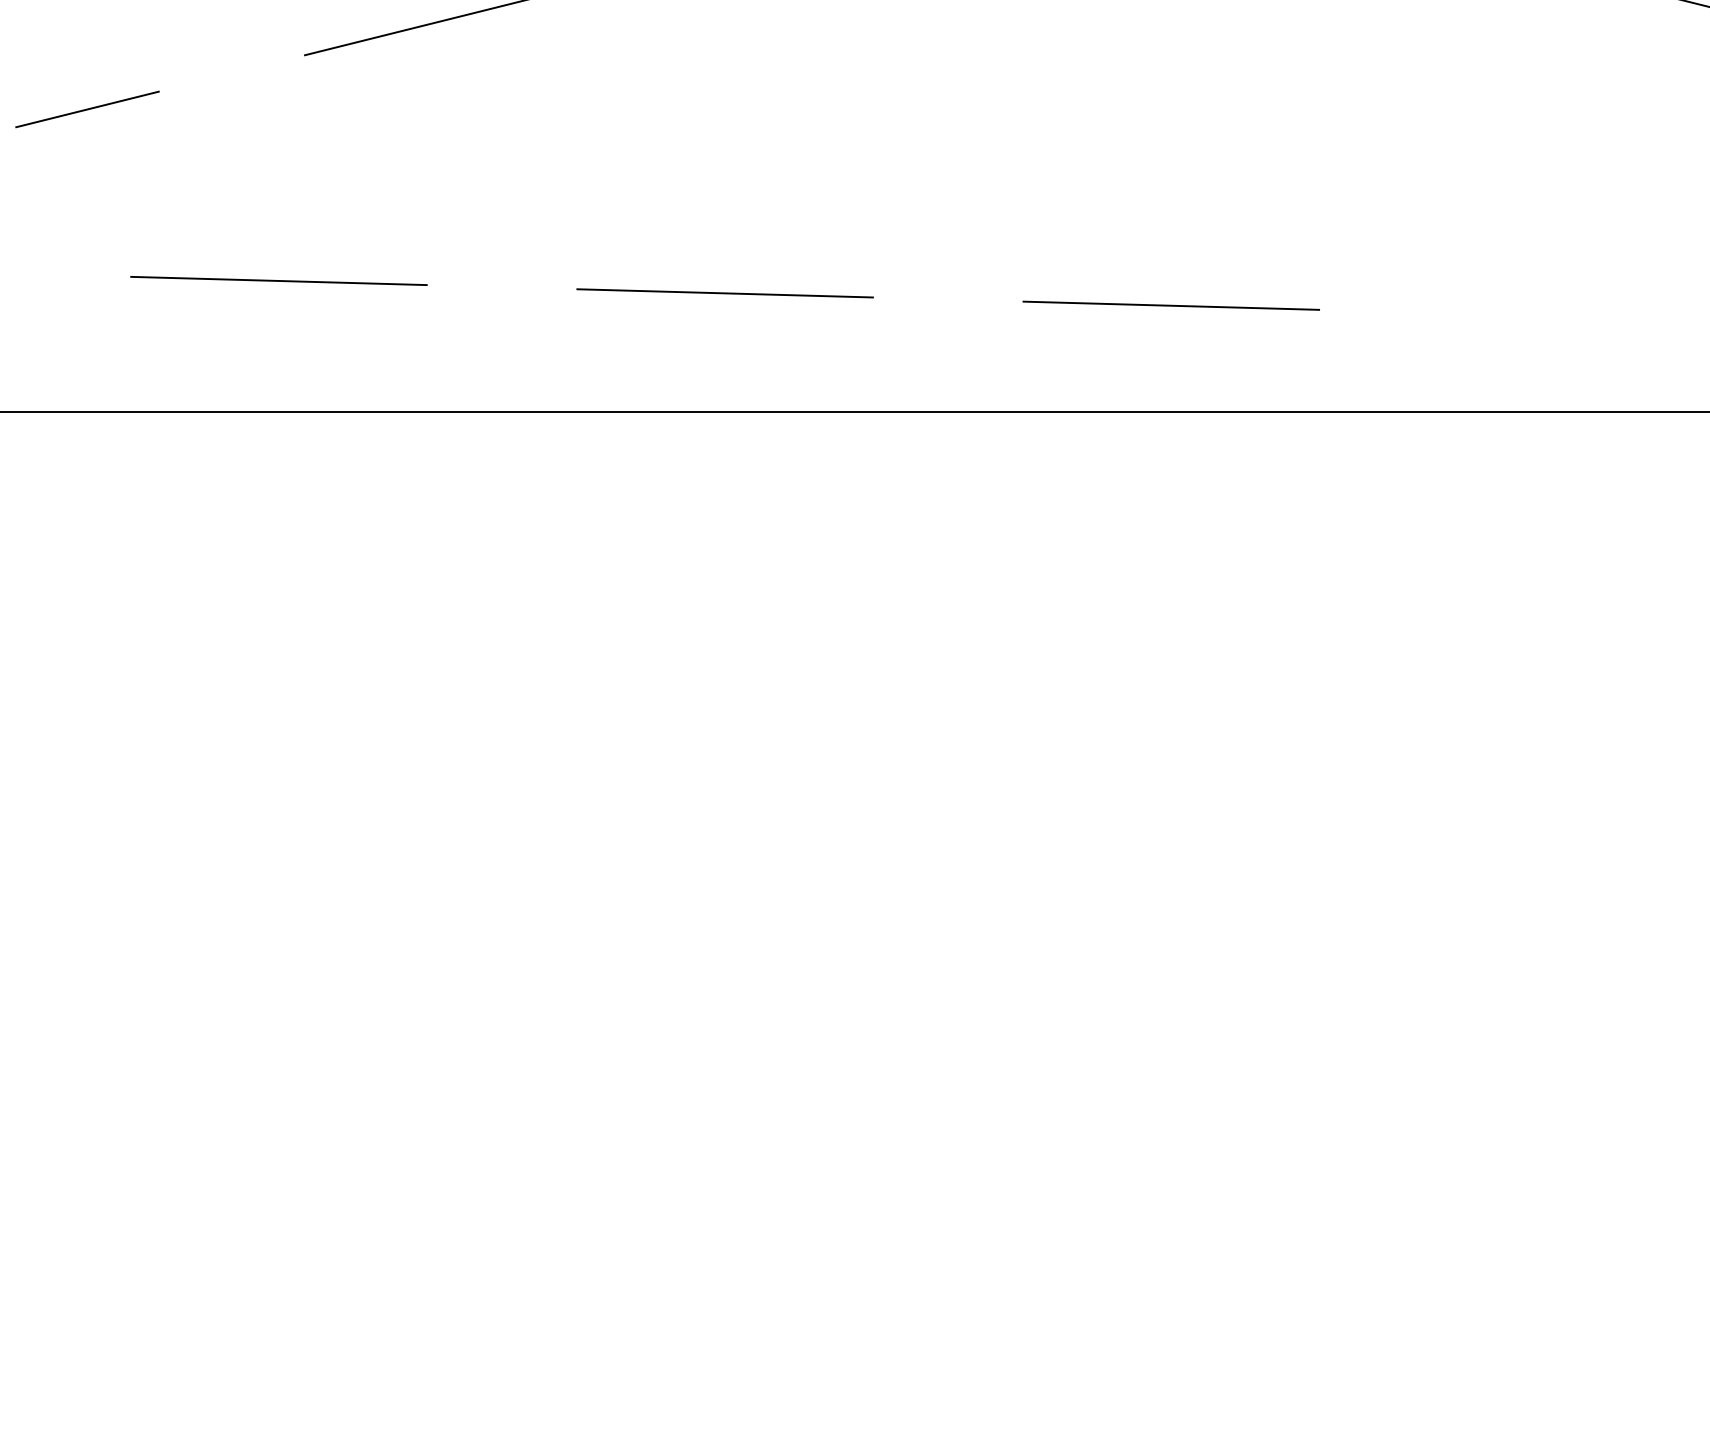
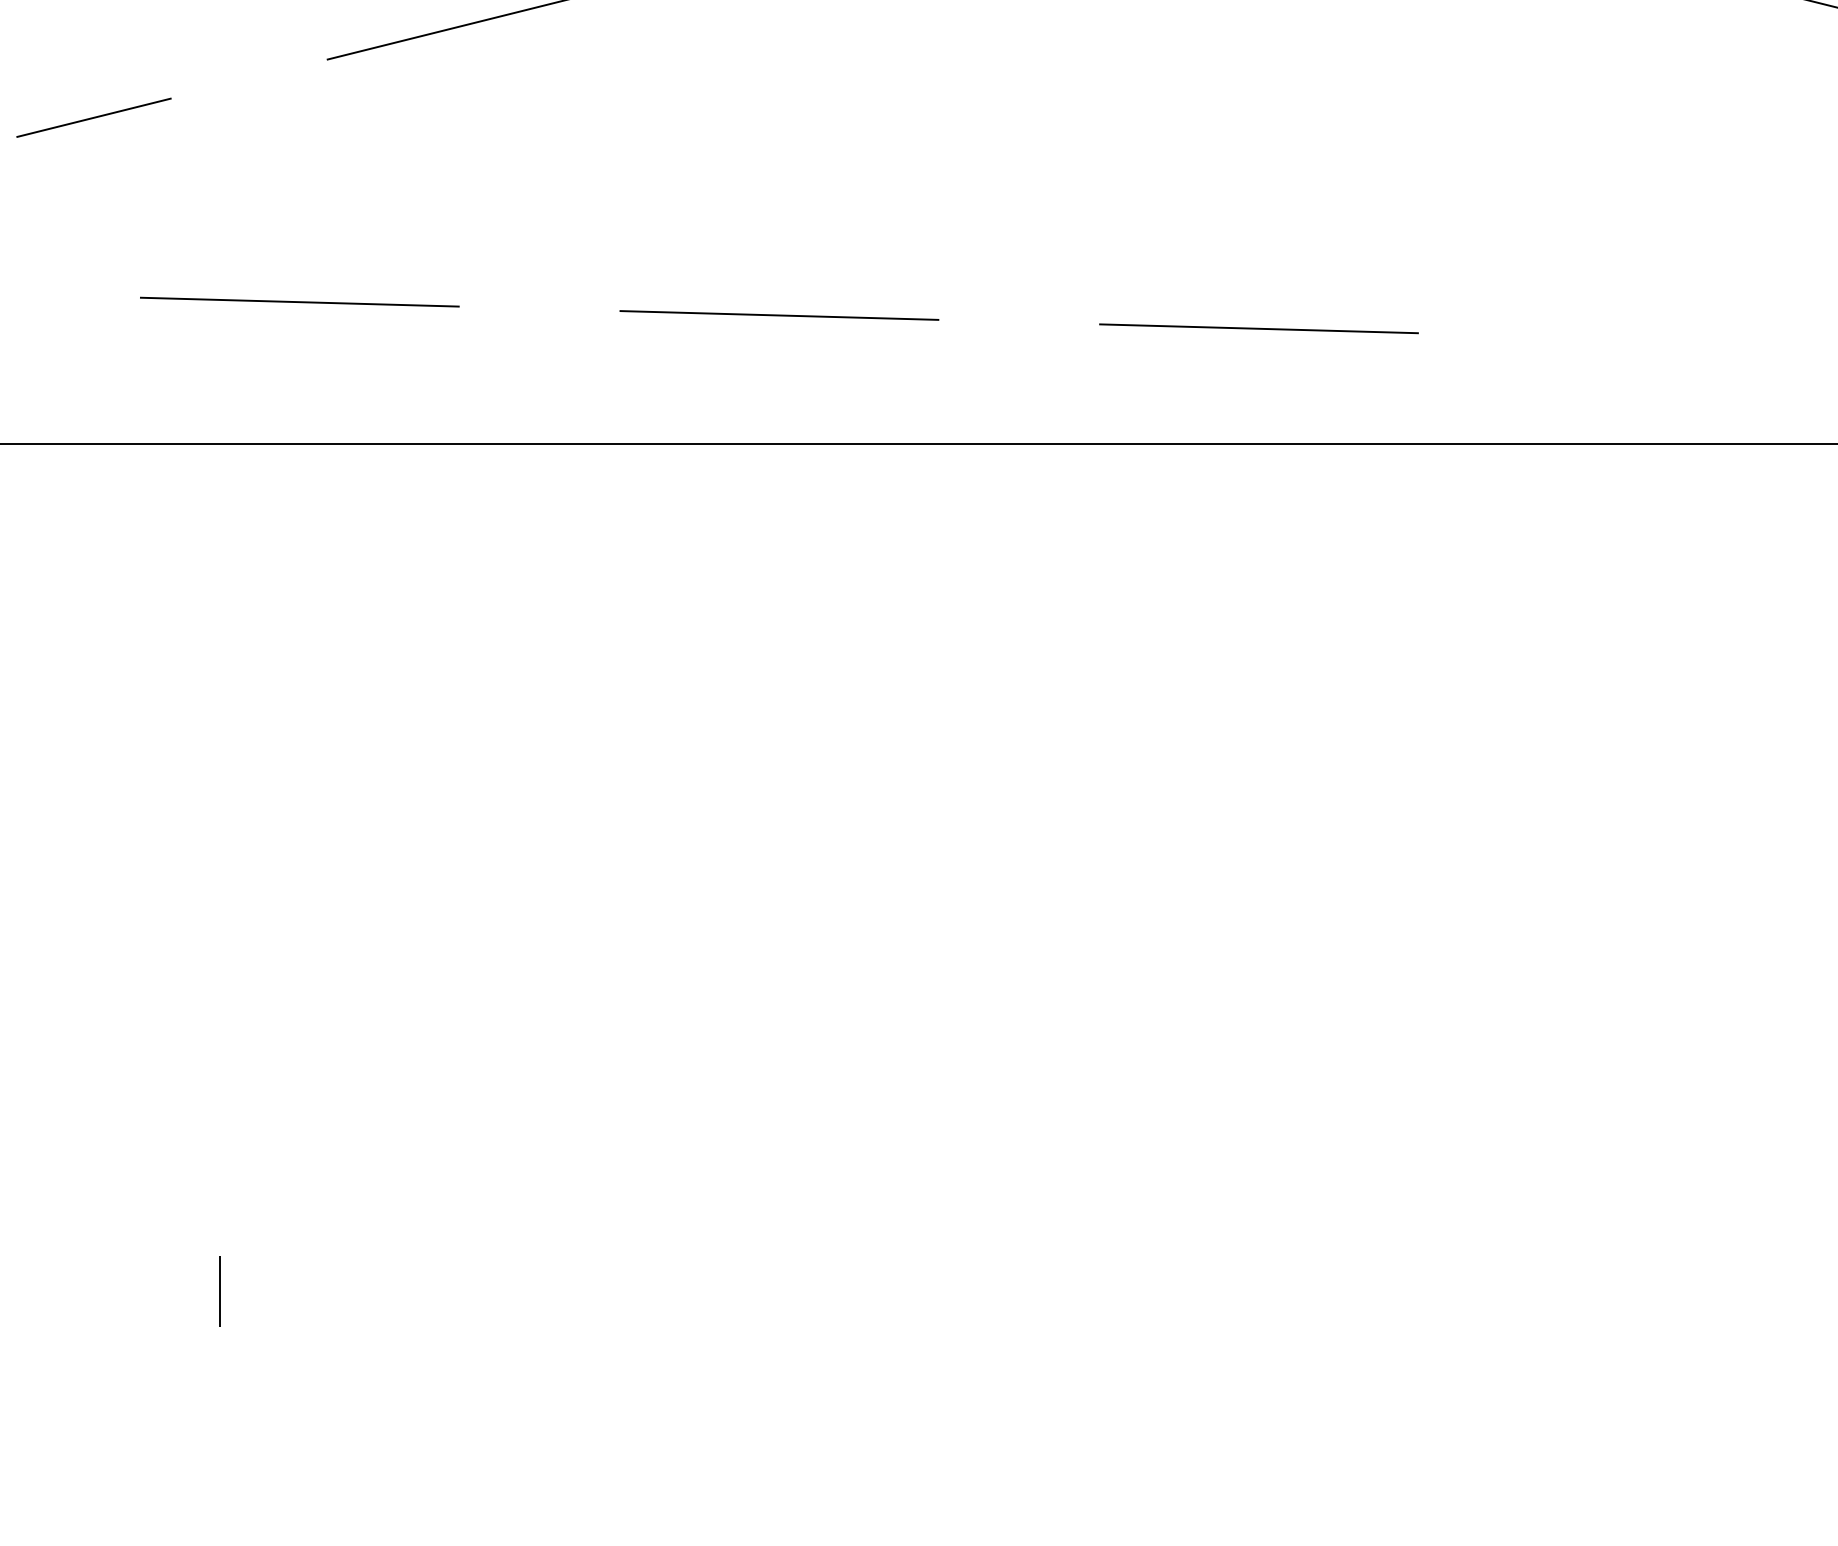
line: (204, 1201) -> (219, 1291), added

